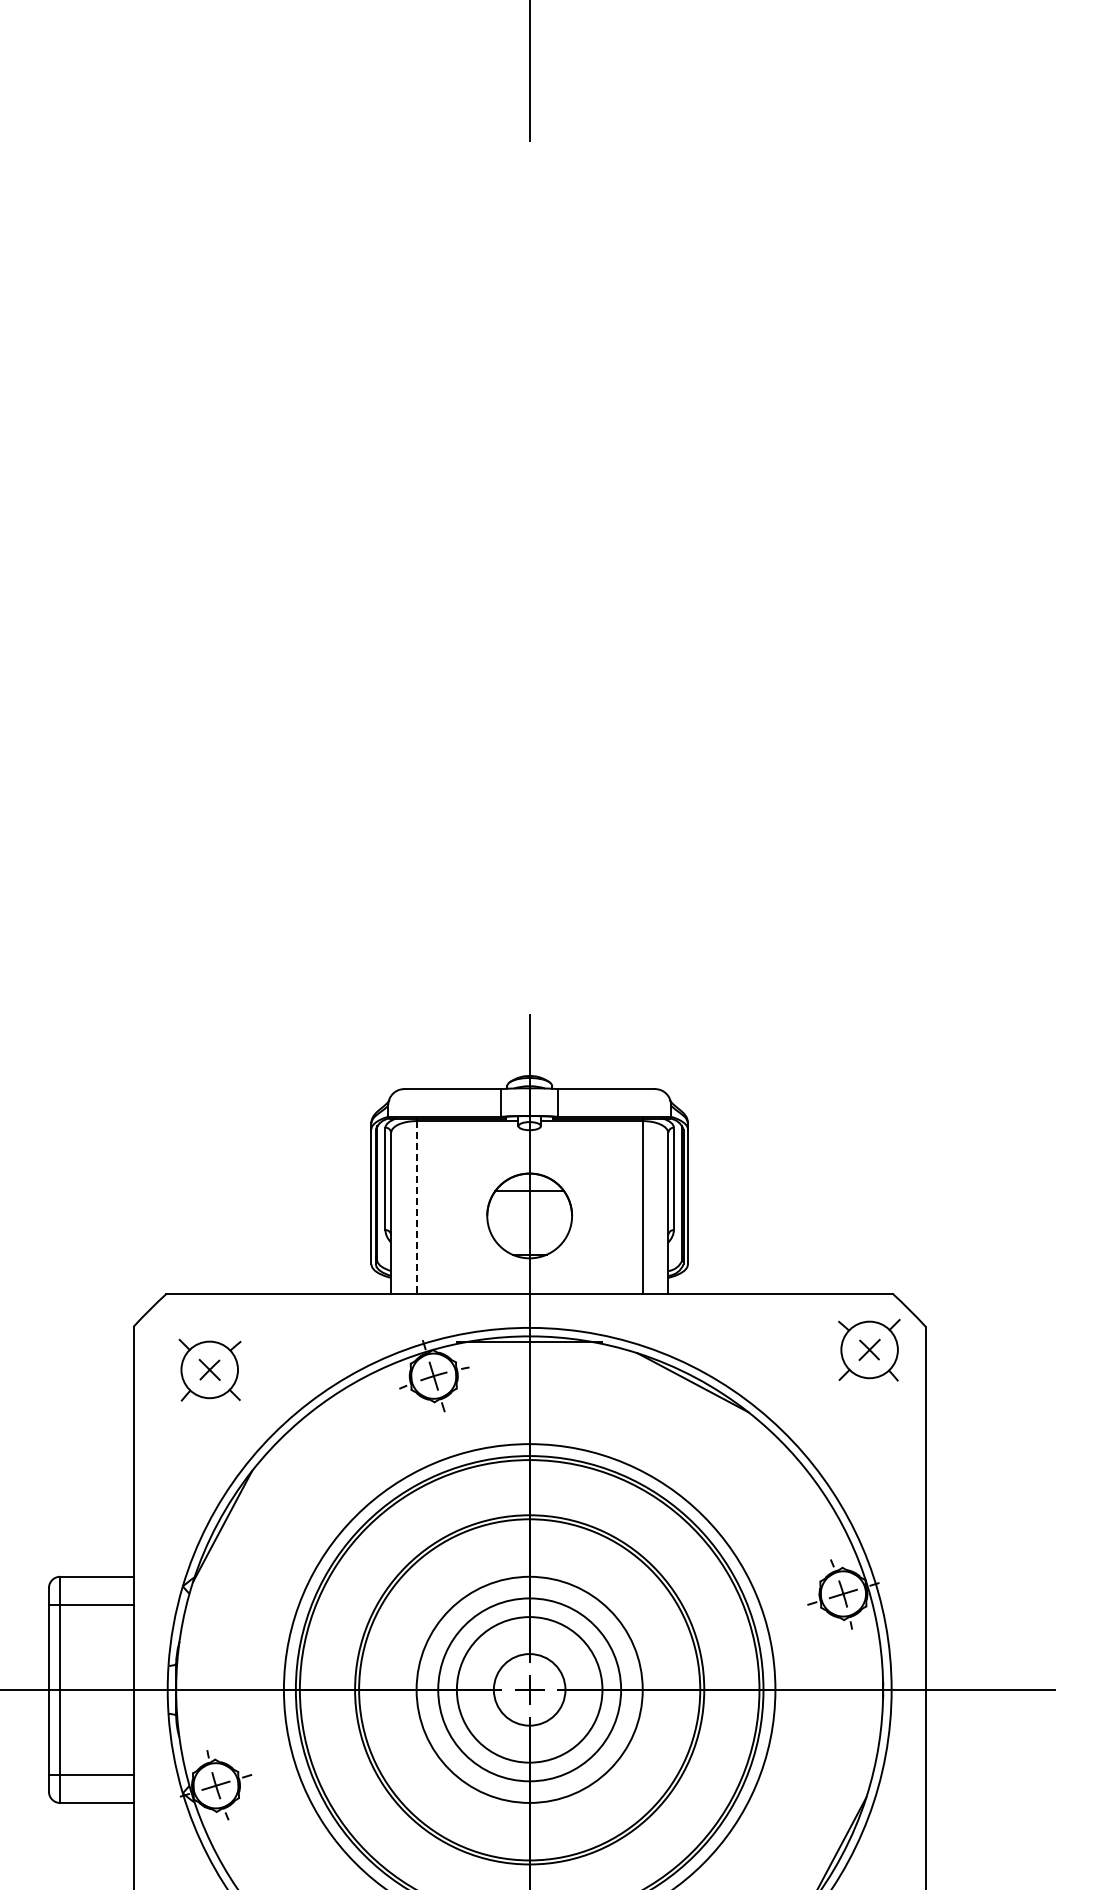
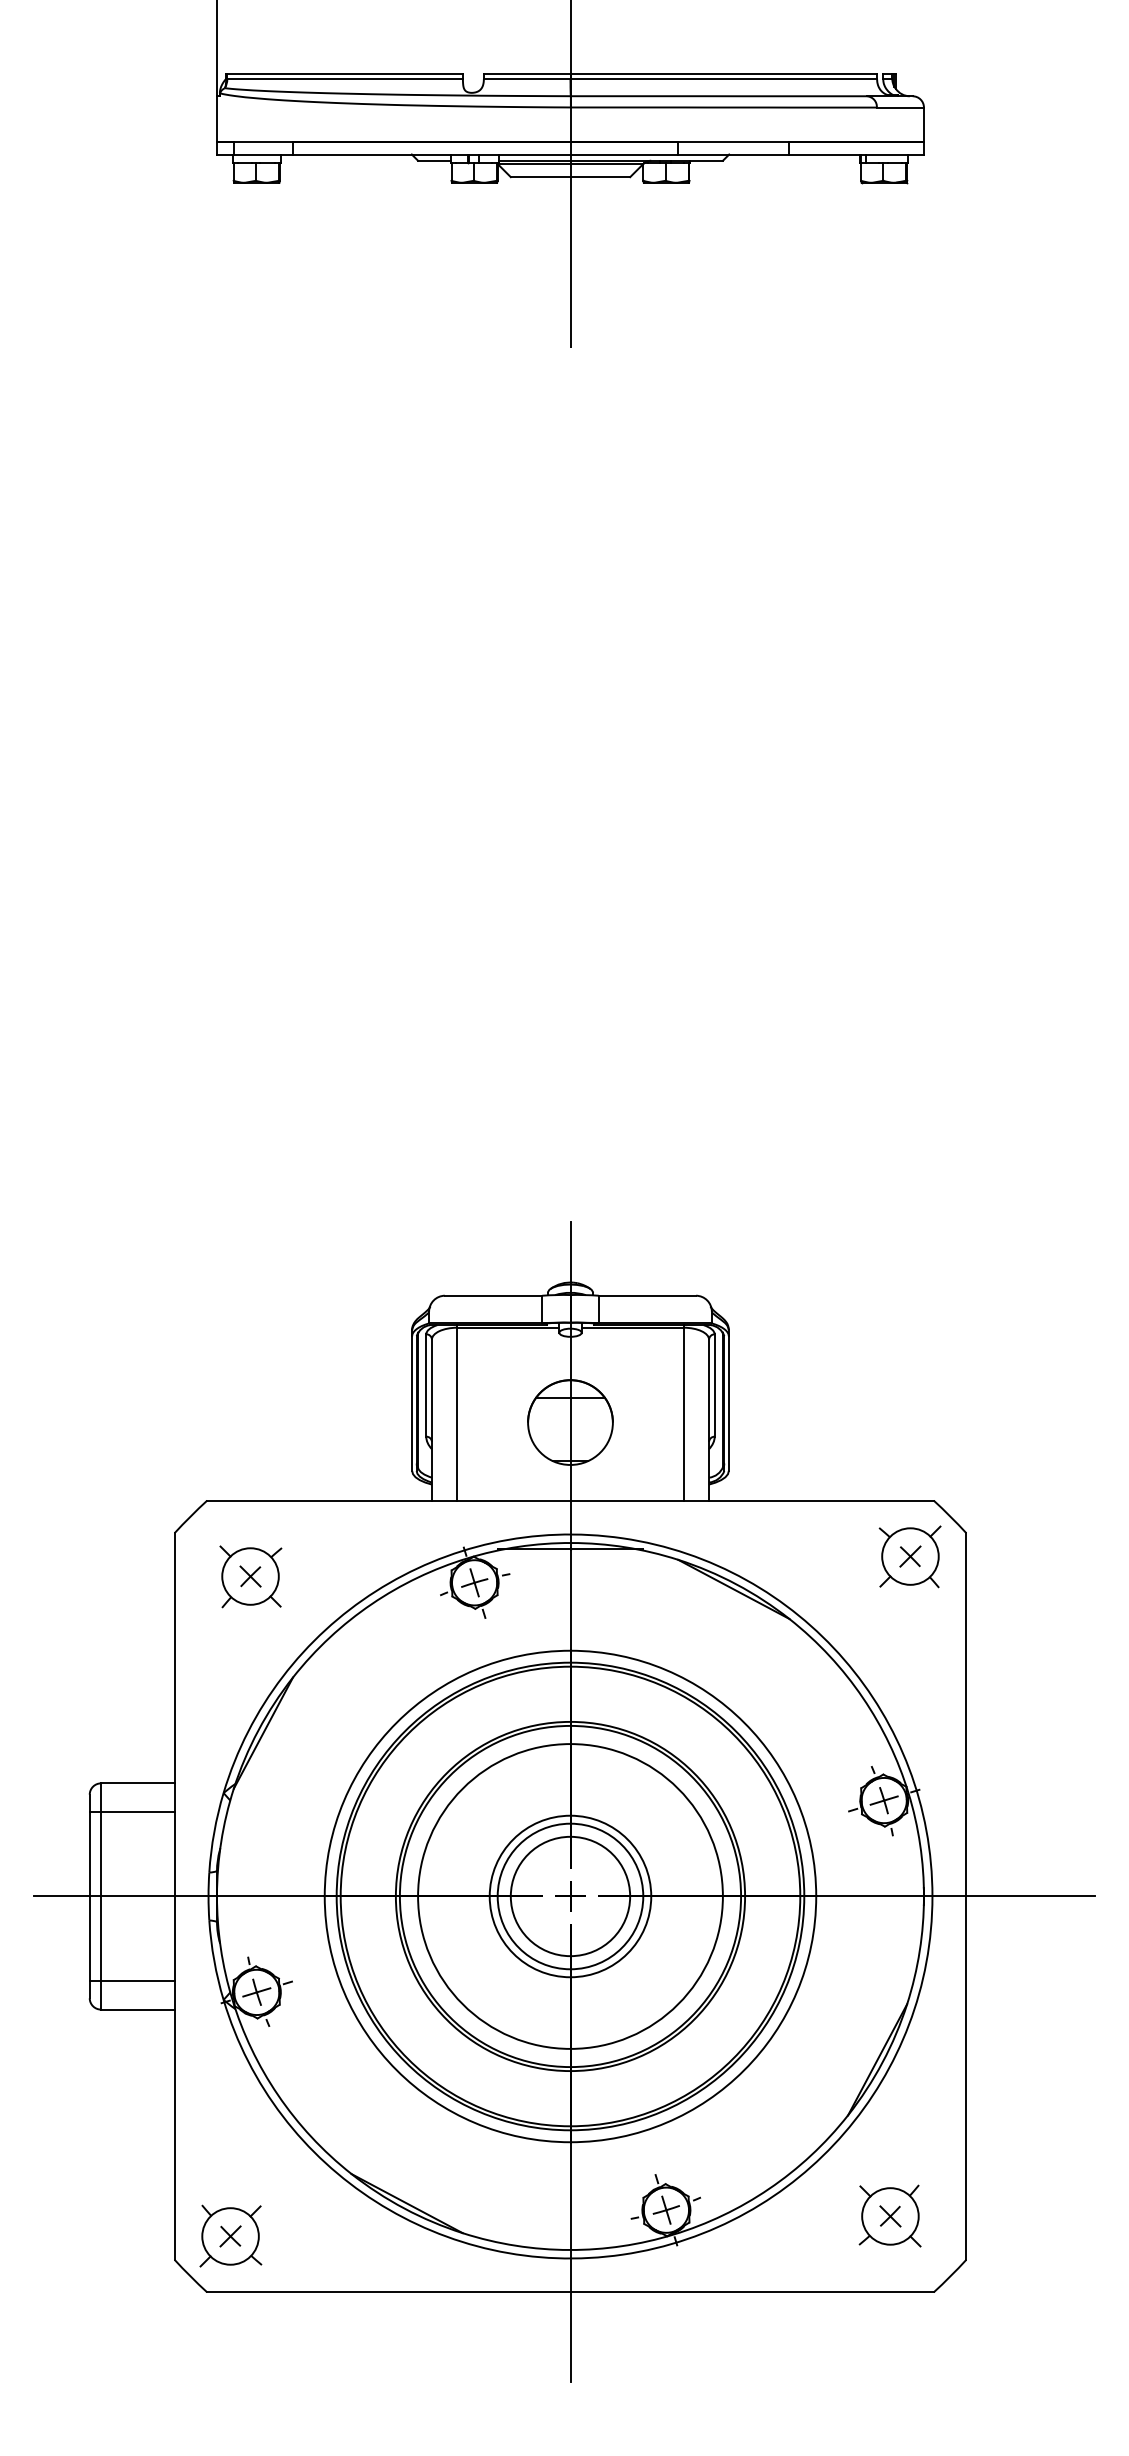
line: (416, 1207) -> (457, 1414), dashed -> solid
circle: (529, 1689) -> (570, 1896), size x0.71
circle: (529, 1689) -> (570, 1896), size x1.67
circle: (529, 1689) -> (570, 1896), size x1.67

